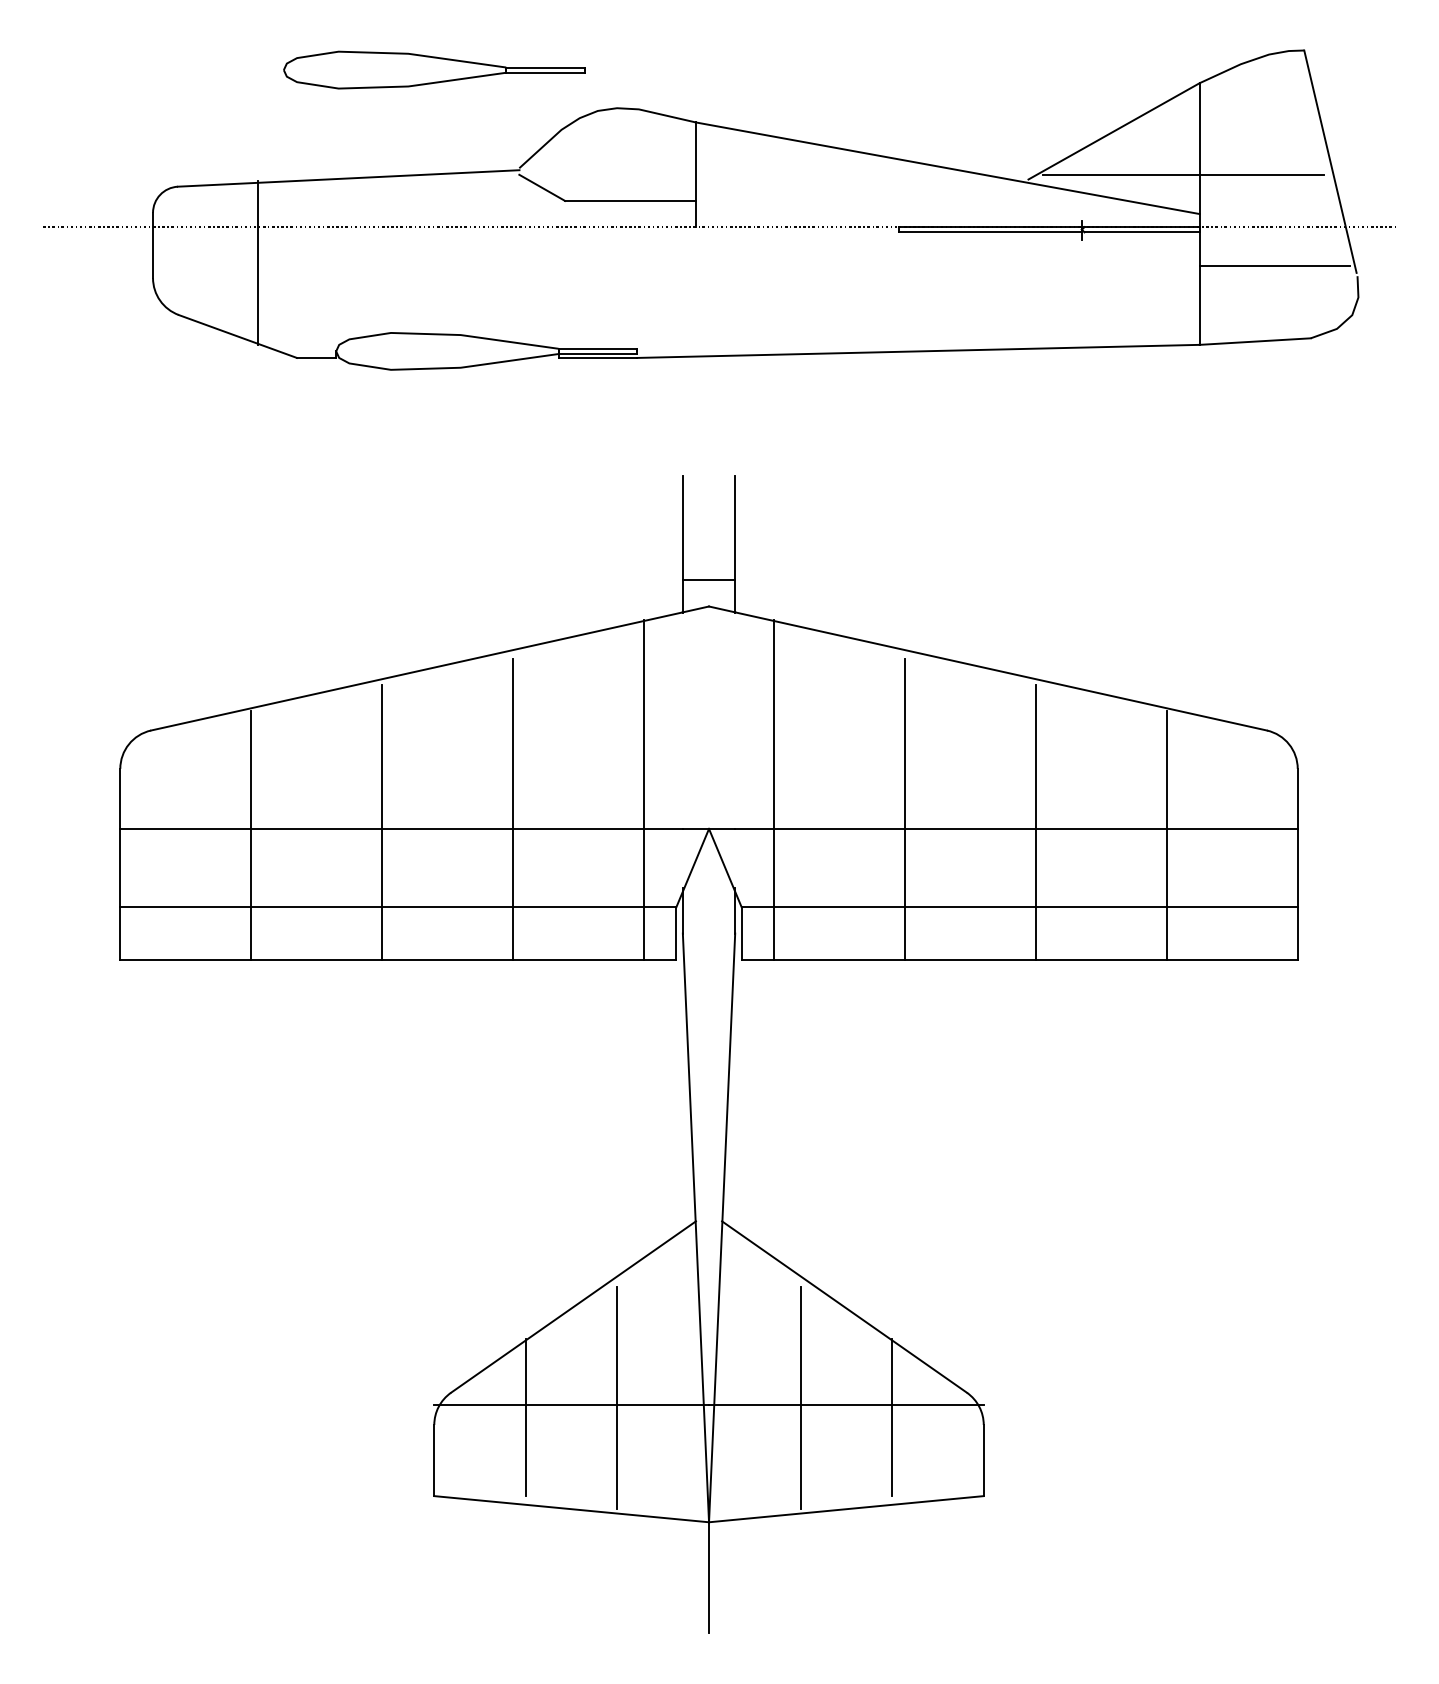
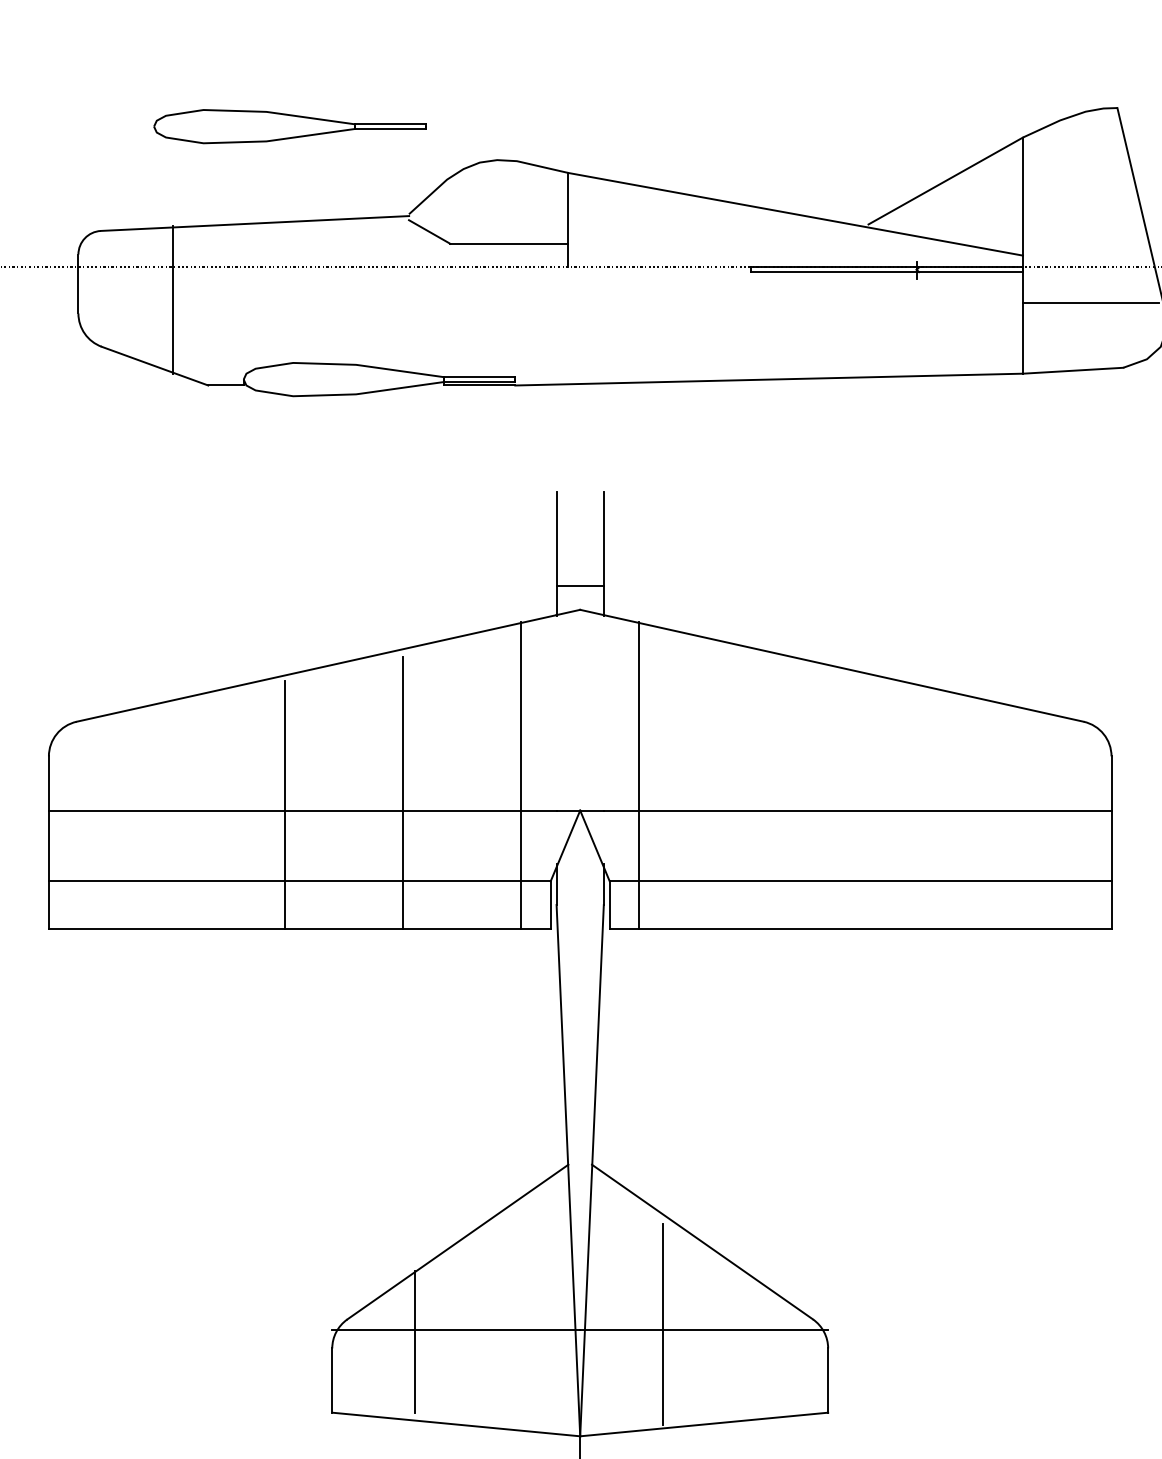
part: (434, 69) -> (290, 126), moved
line: (1182, 174) -> (1007, 219), removed
line: (905, 808) -> (757, 792), removed
line: (1036, 822) -> (875, 804), removed
line: (251, 835) -> (167, 816), removed
line: (1166, 835) -> (993, 816), removed
line: (617, 1397) -> (497, 1323), removed
line: (892, 1417) -> (745, 1341), removed

